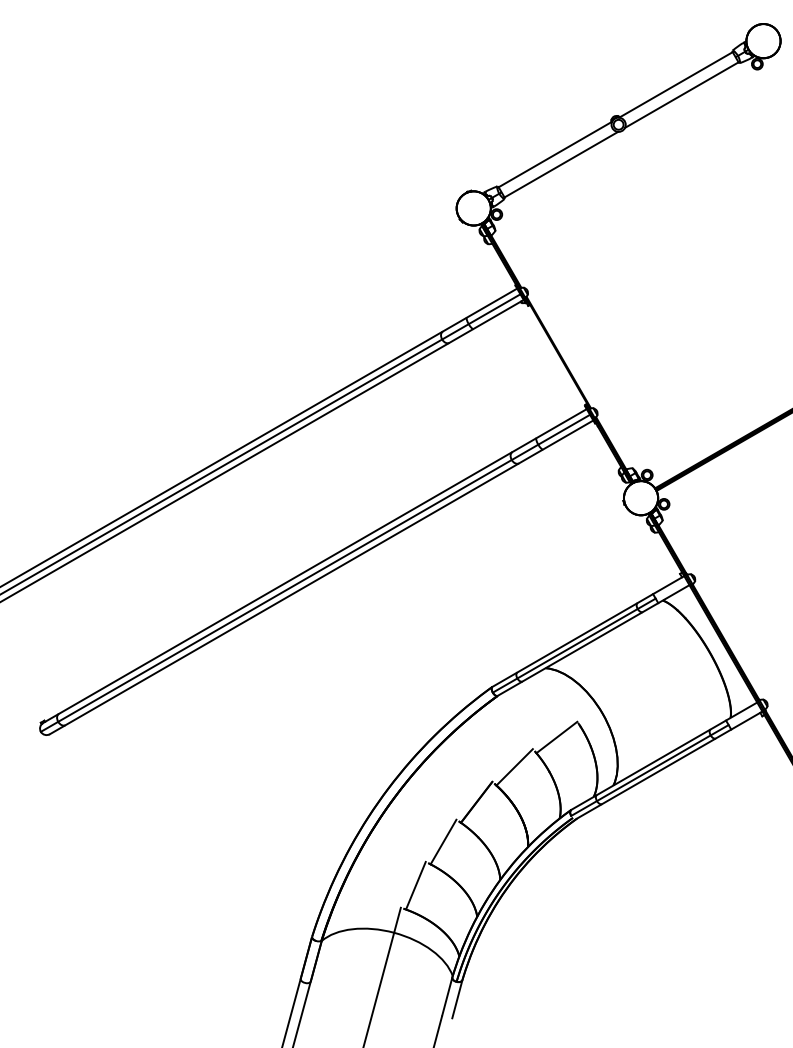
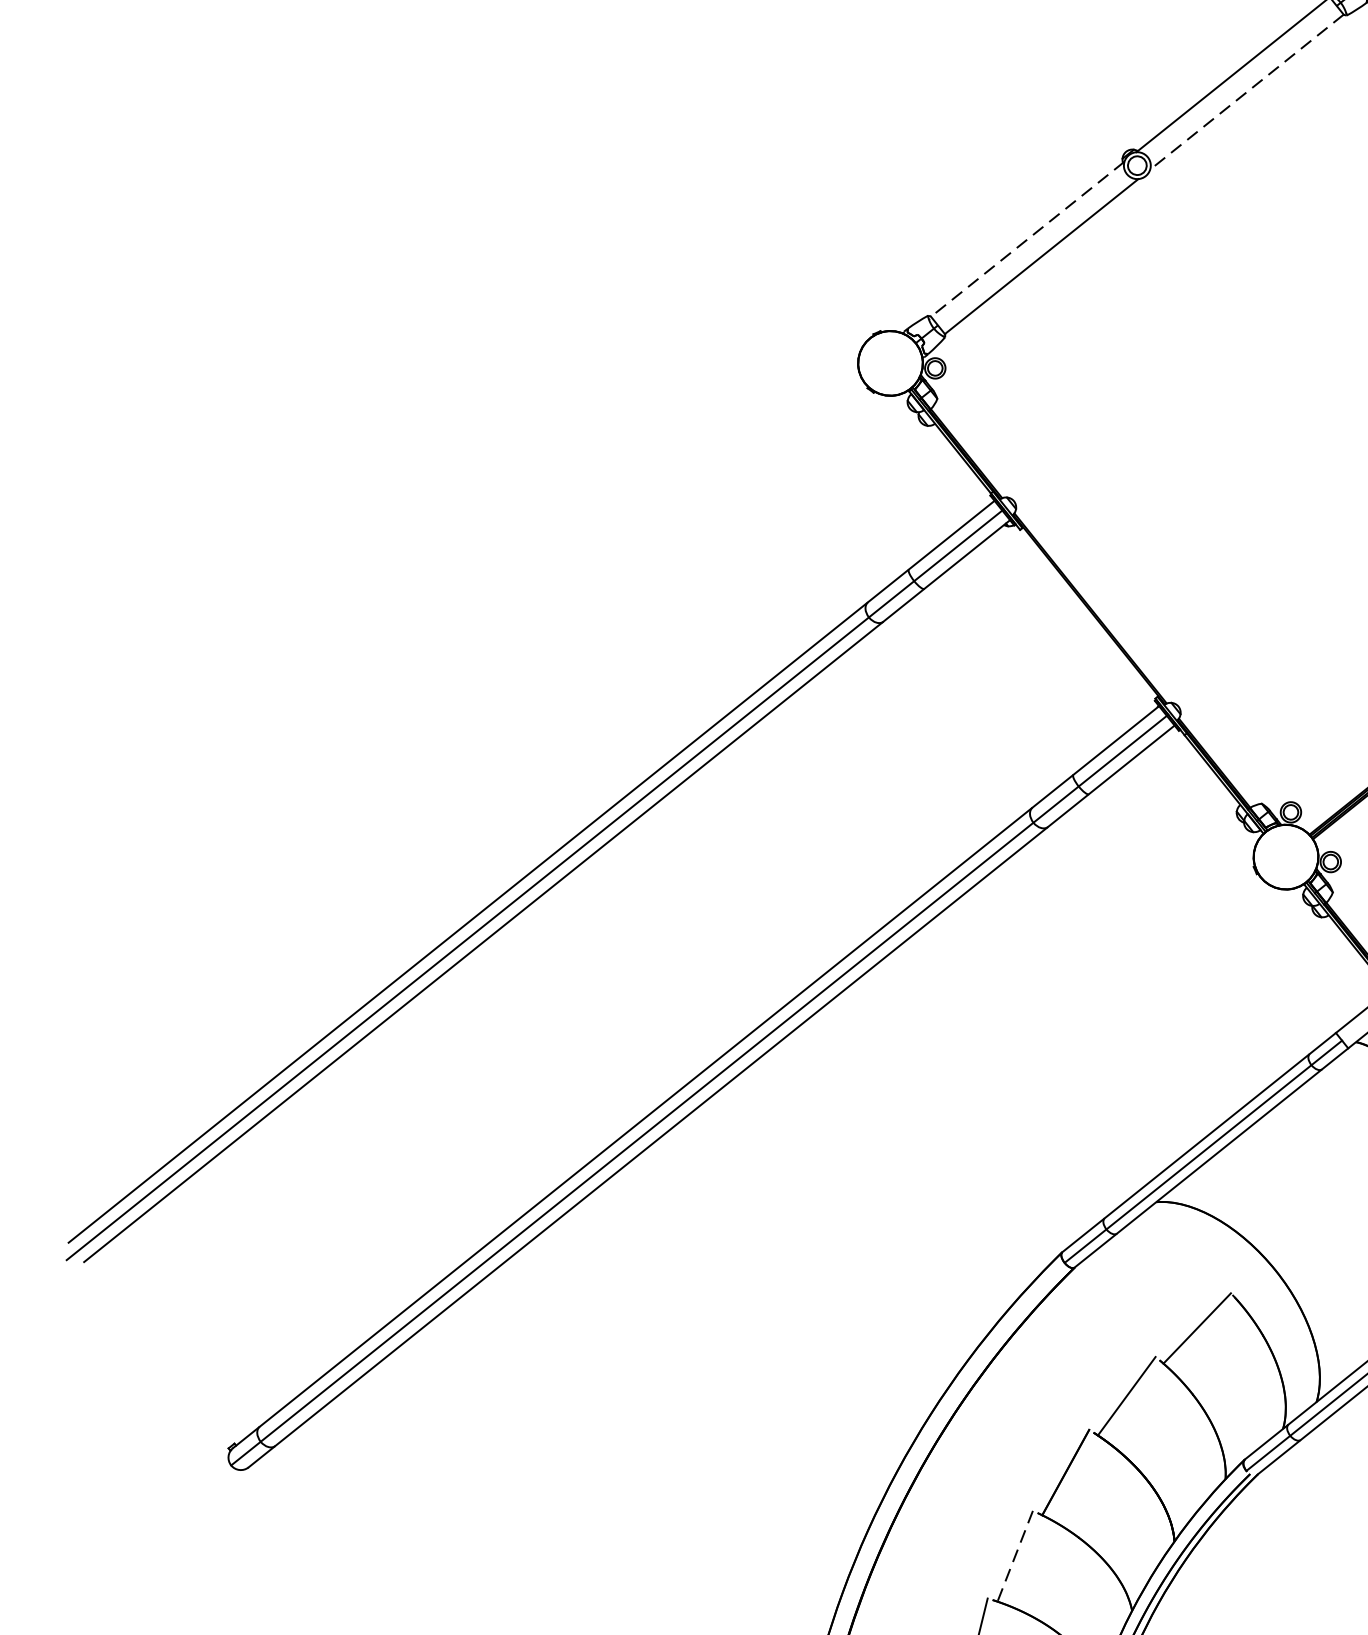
line: (681, 95) -> (1246, 92), solid -> dashed
line: (555, 154) -> (1027, 239), solid -> dashed
line: (443, 842) -> (1015, 1557), solid -> dashed

